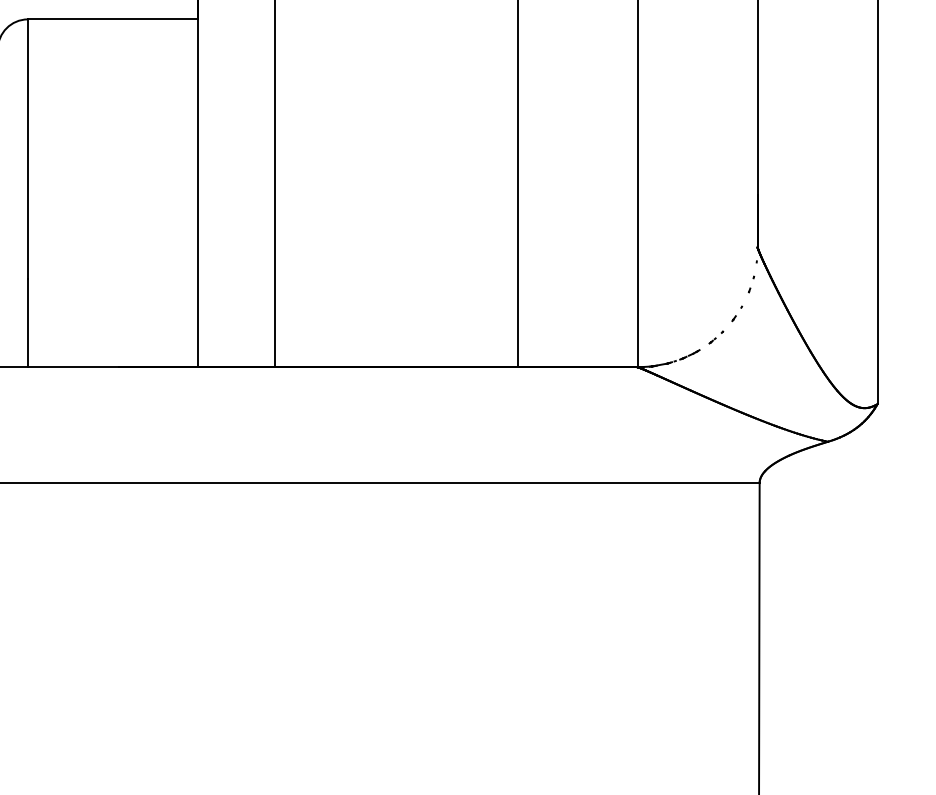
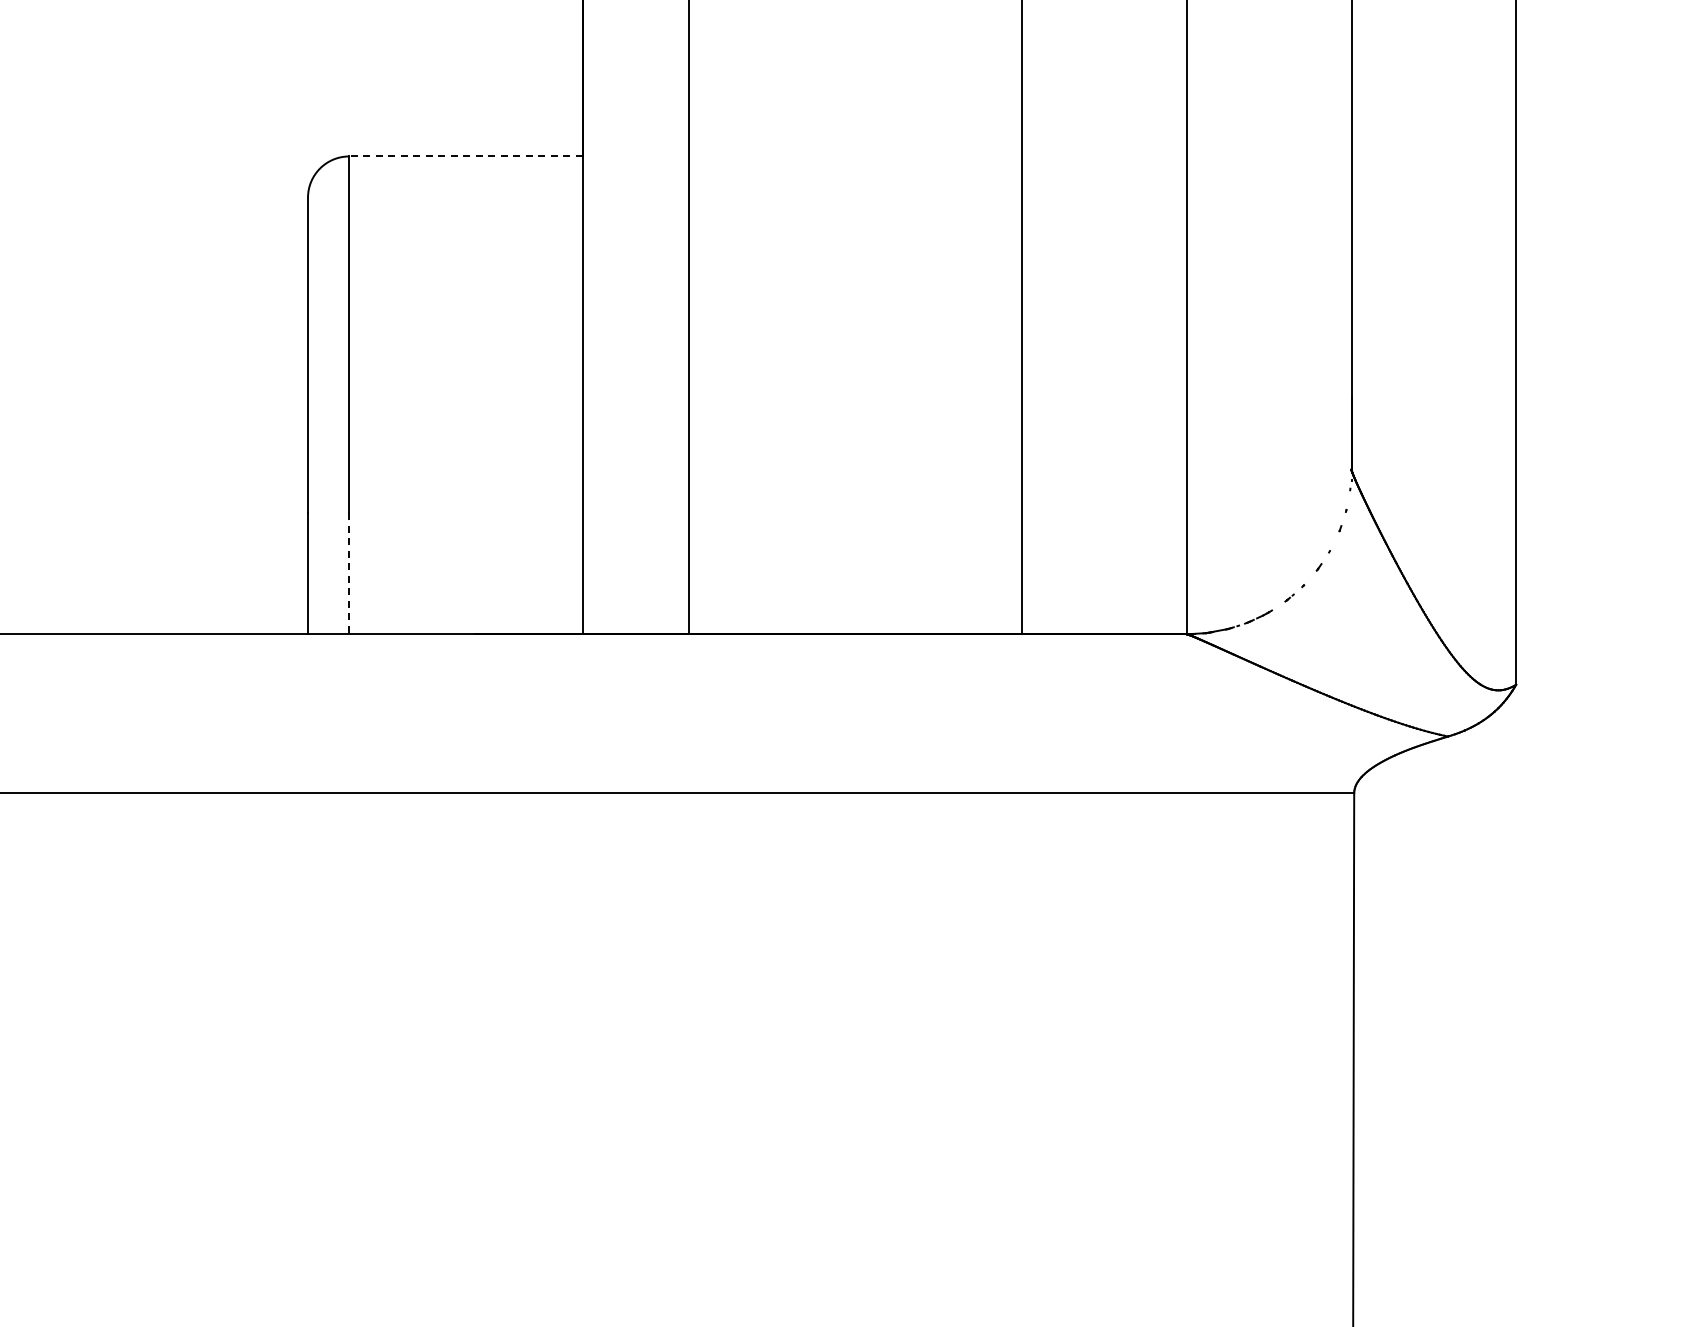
line: (112, 19) -> (465, 156), solid -> dashed
line: (28, 323) -> (349, 574), solid -> dashed

